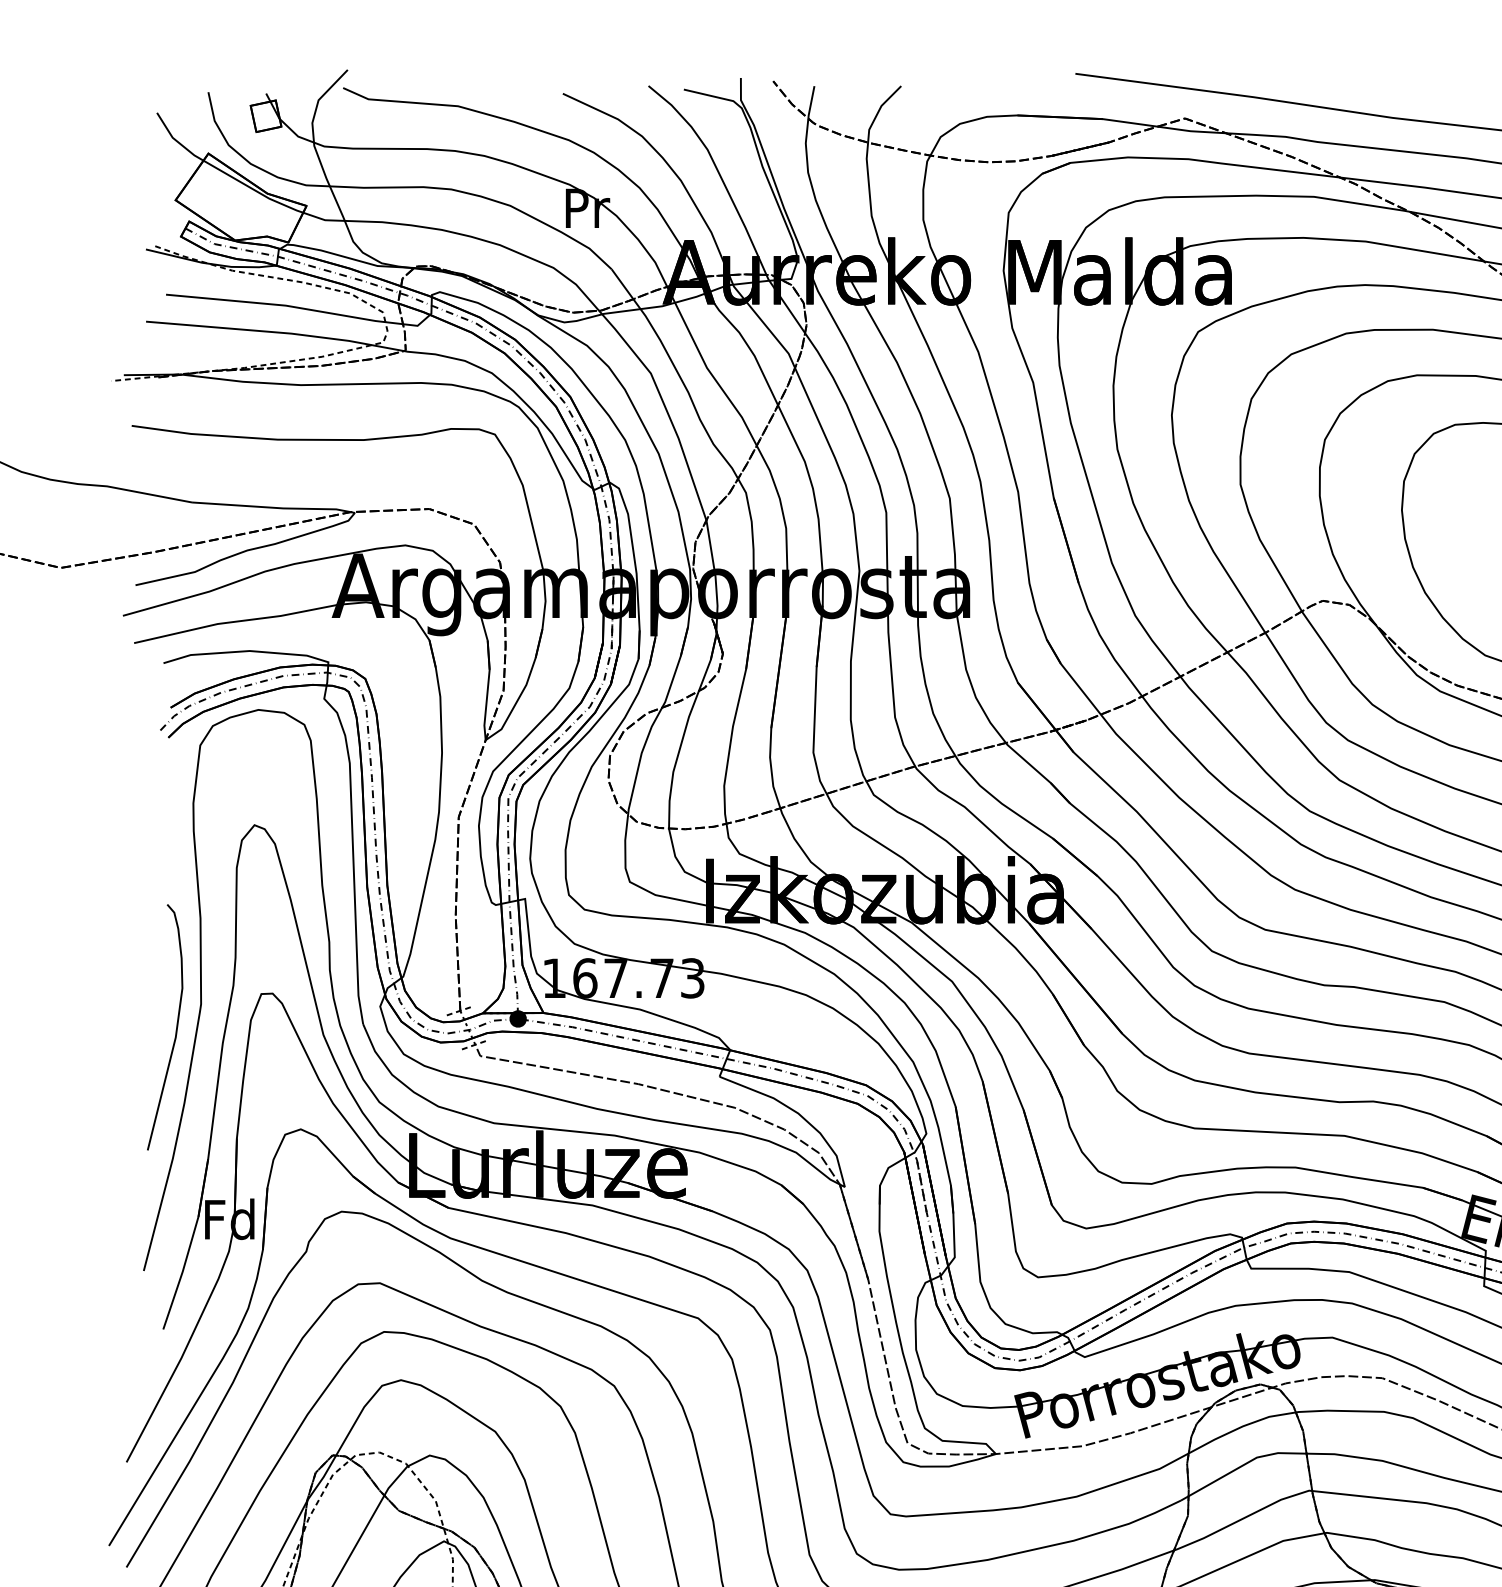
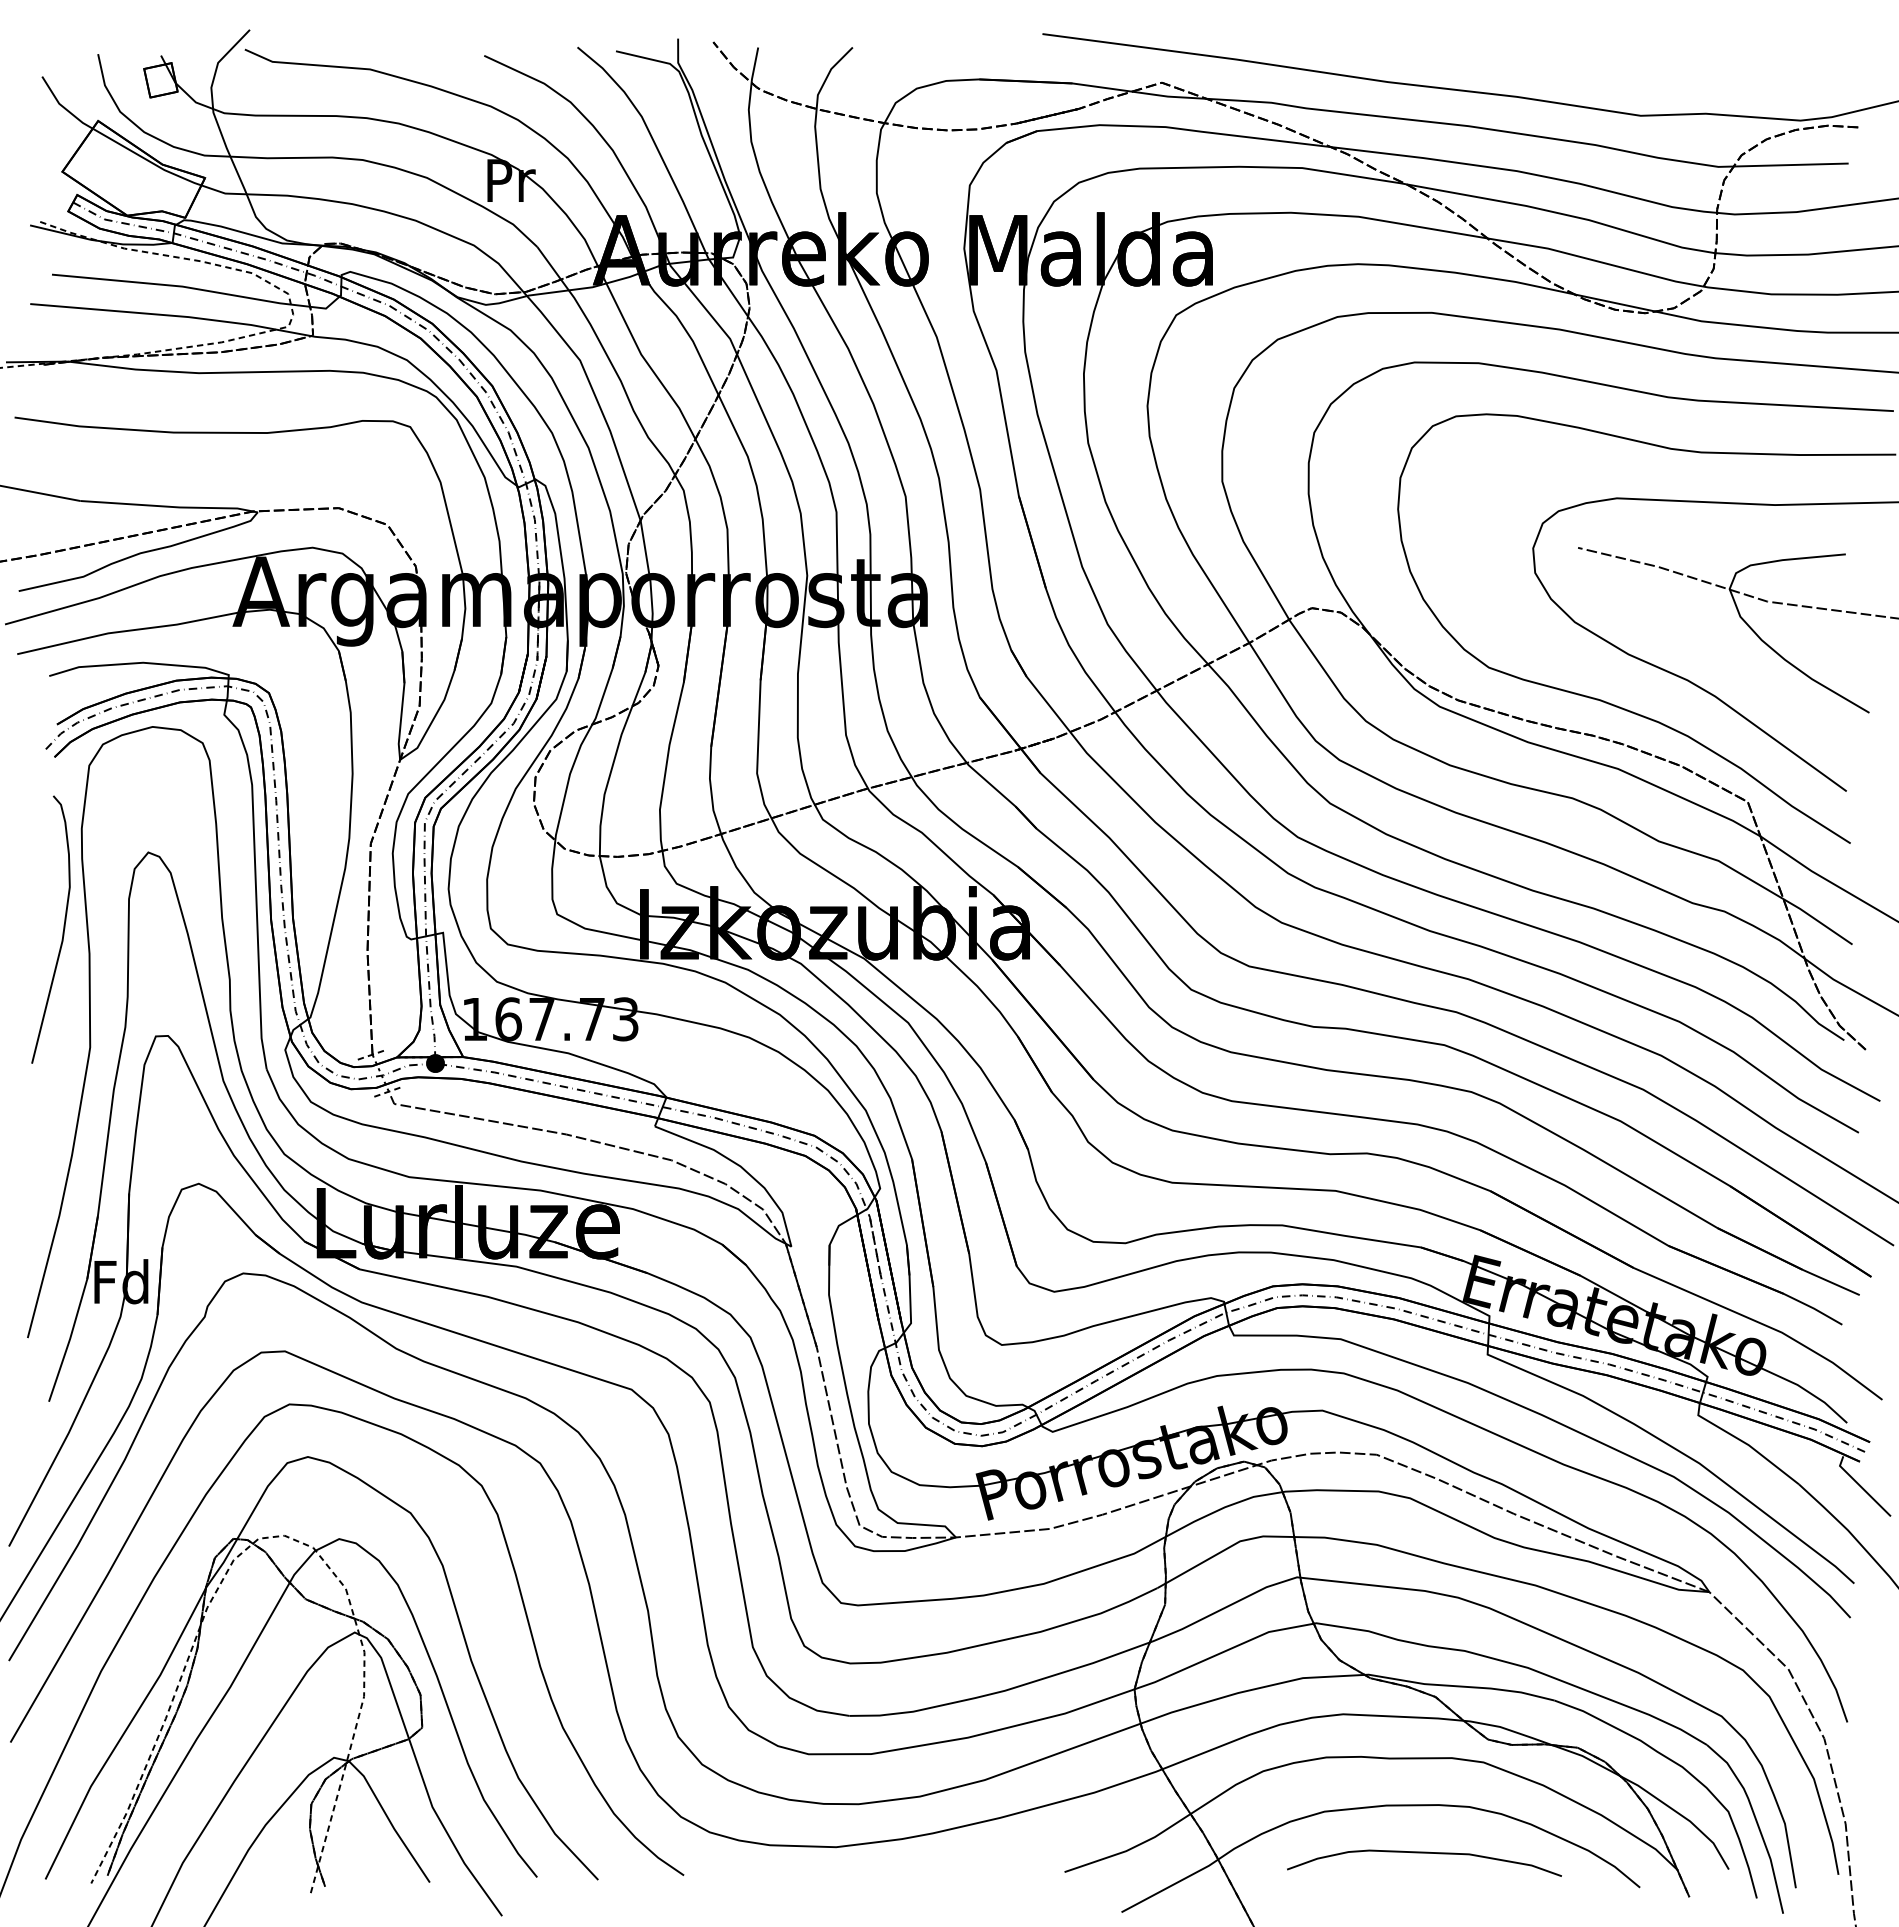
curve: (175, 1029) -> (62, 931), moved

